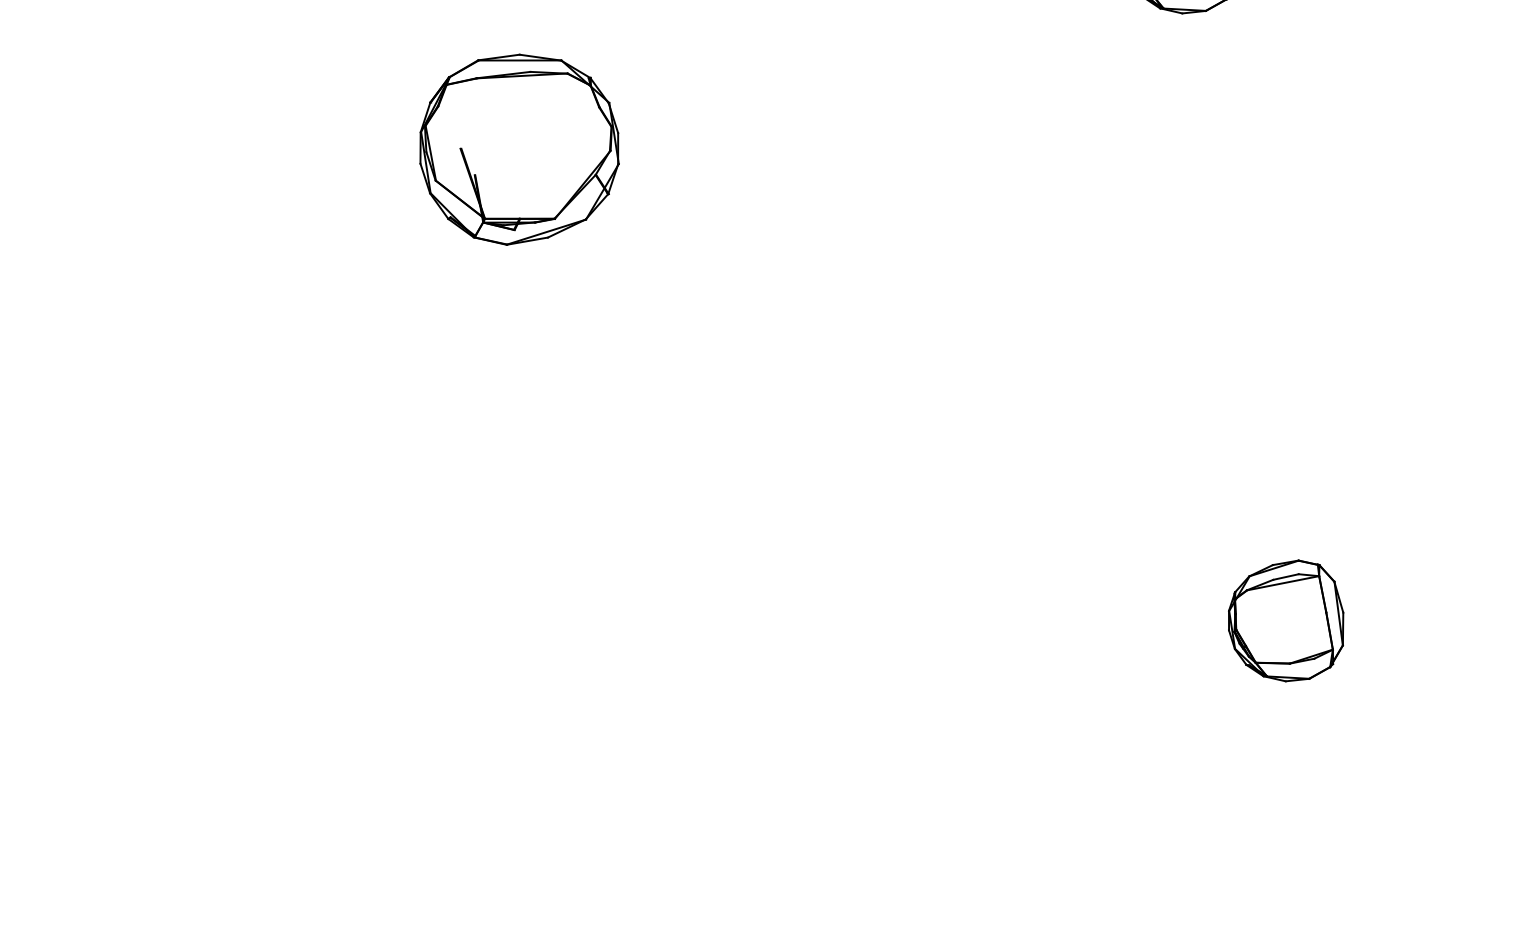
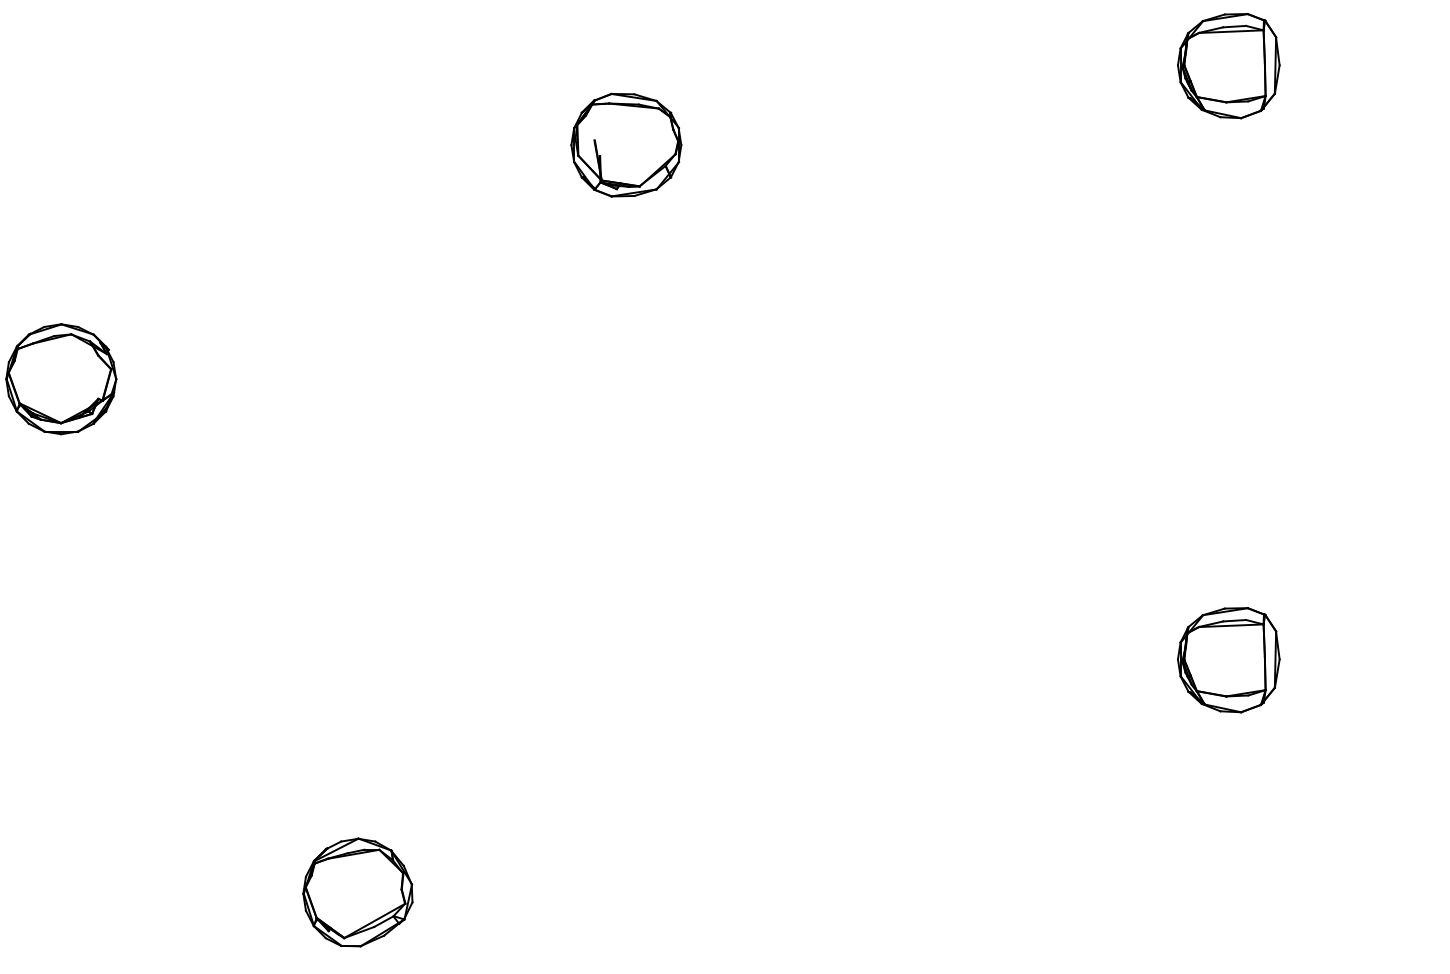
part: (519, 147) -> (626, 144), size x0.62

